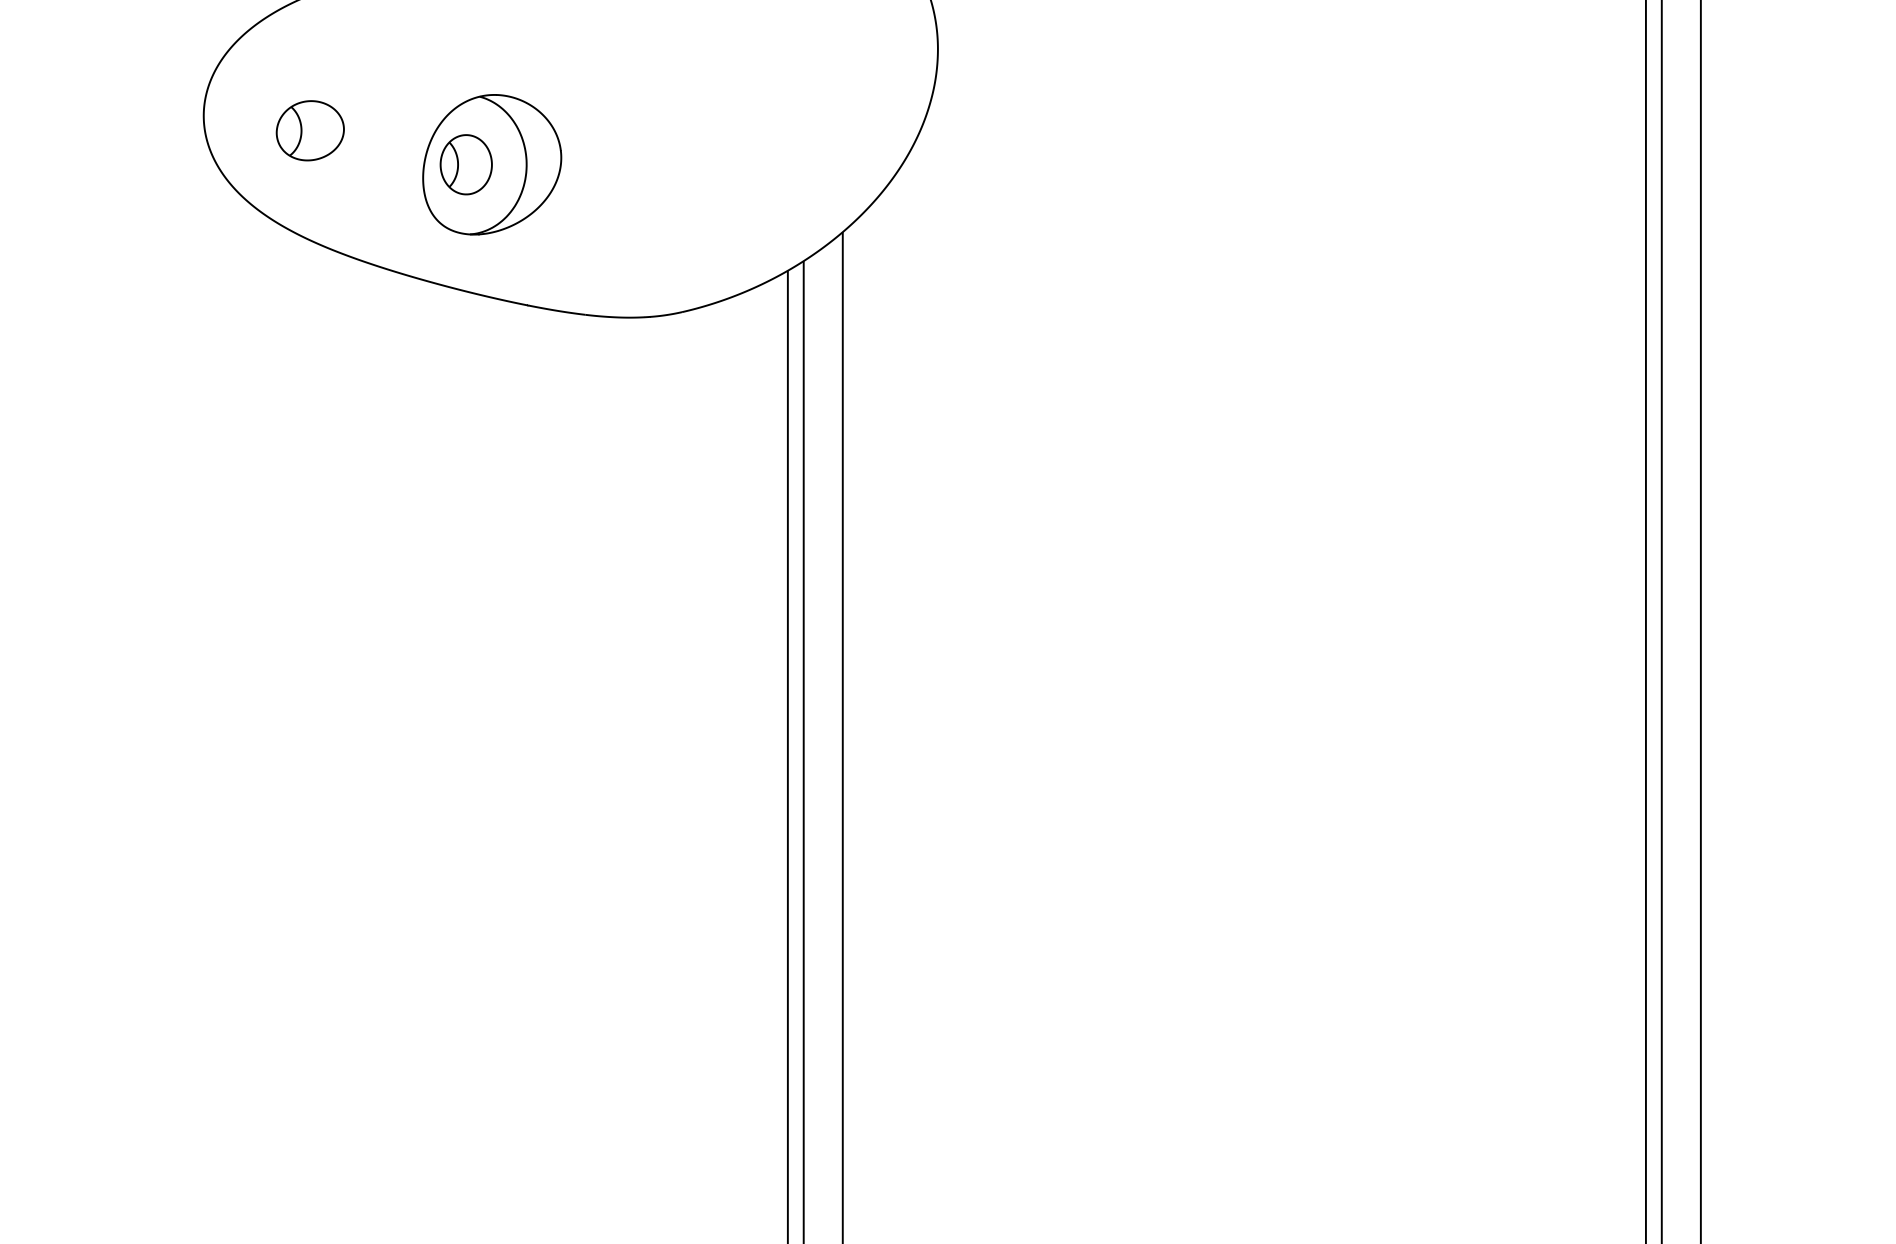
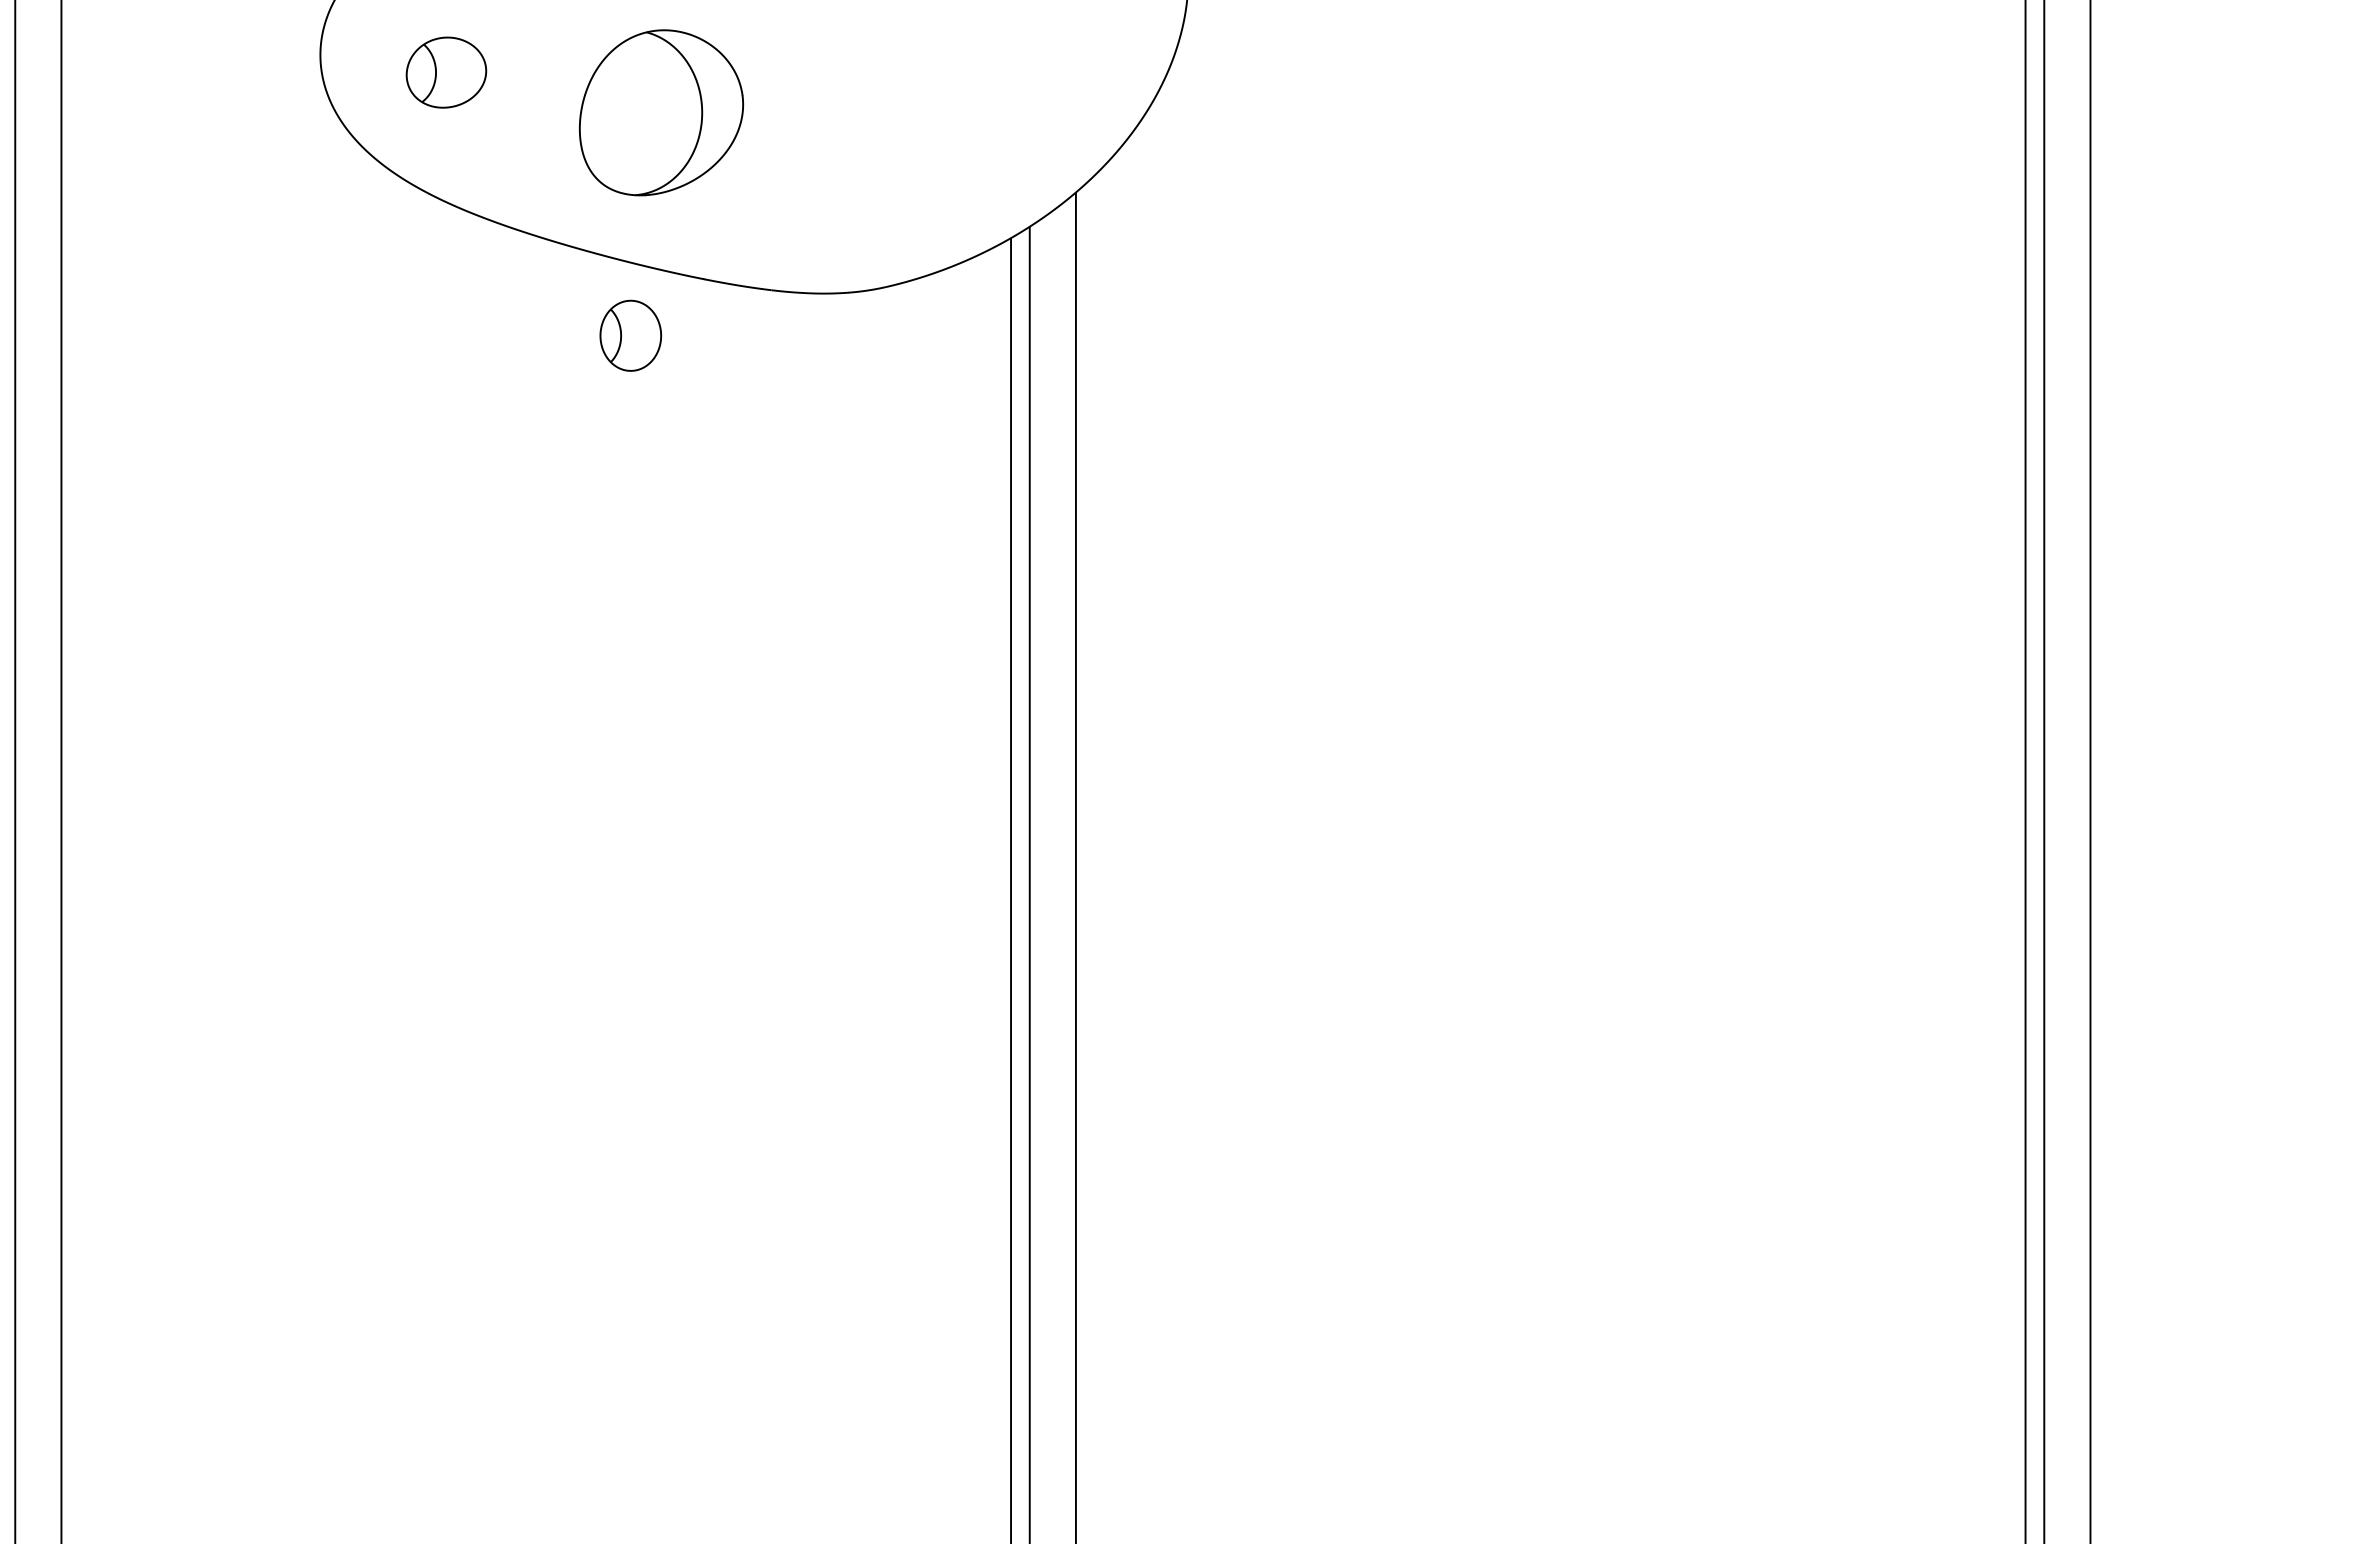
part: (466, 164) -> (630, 335), moved

